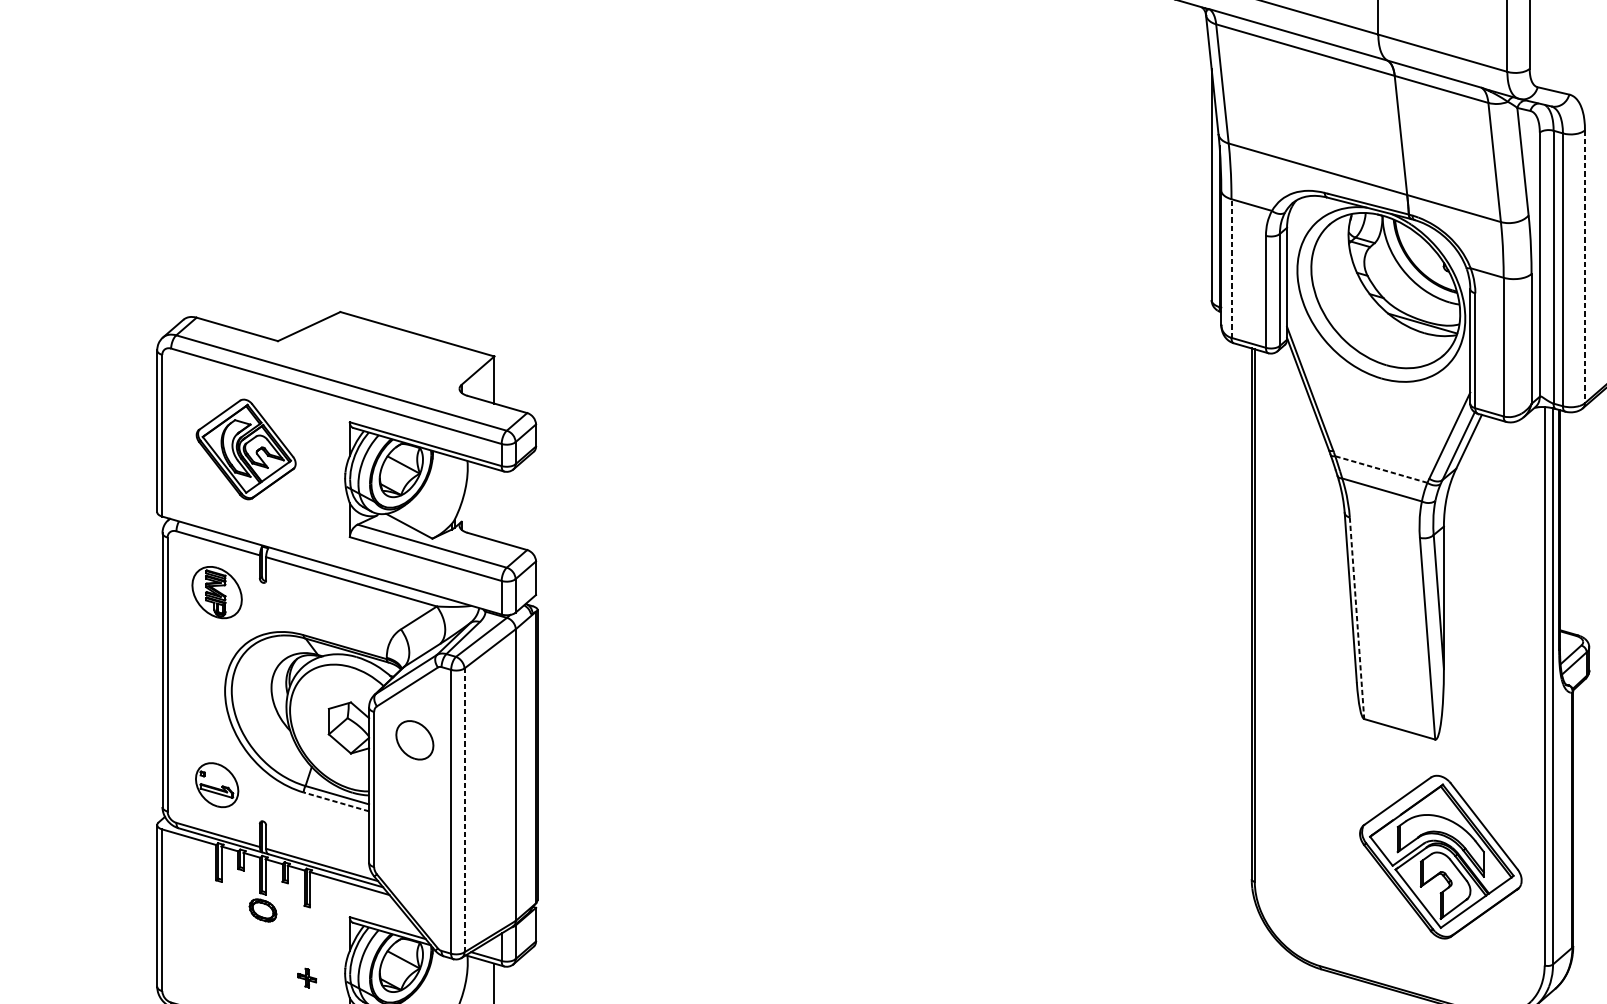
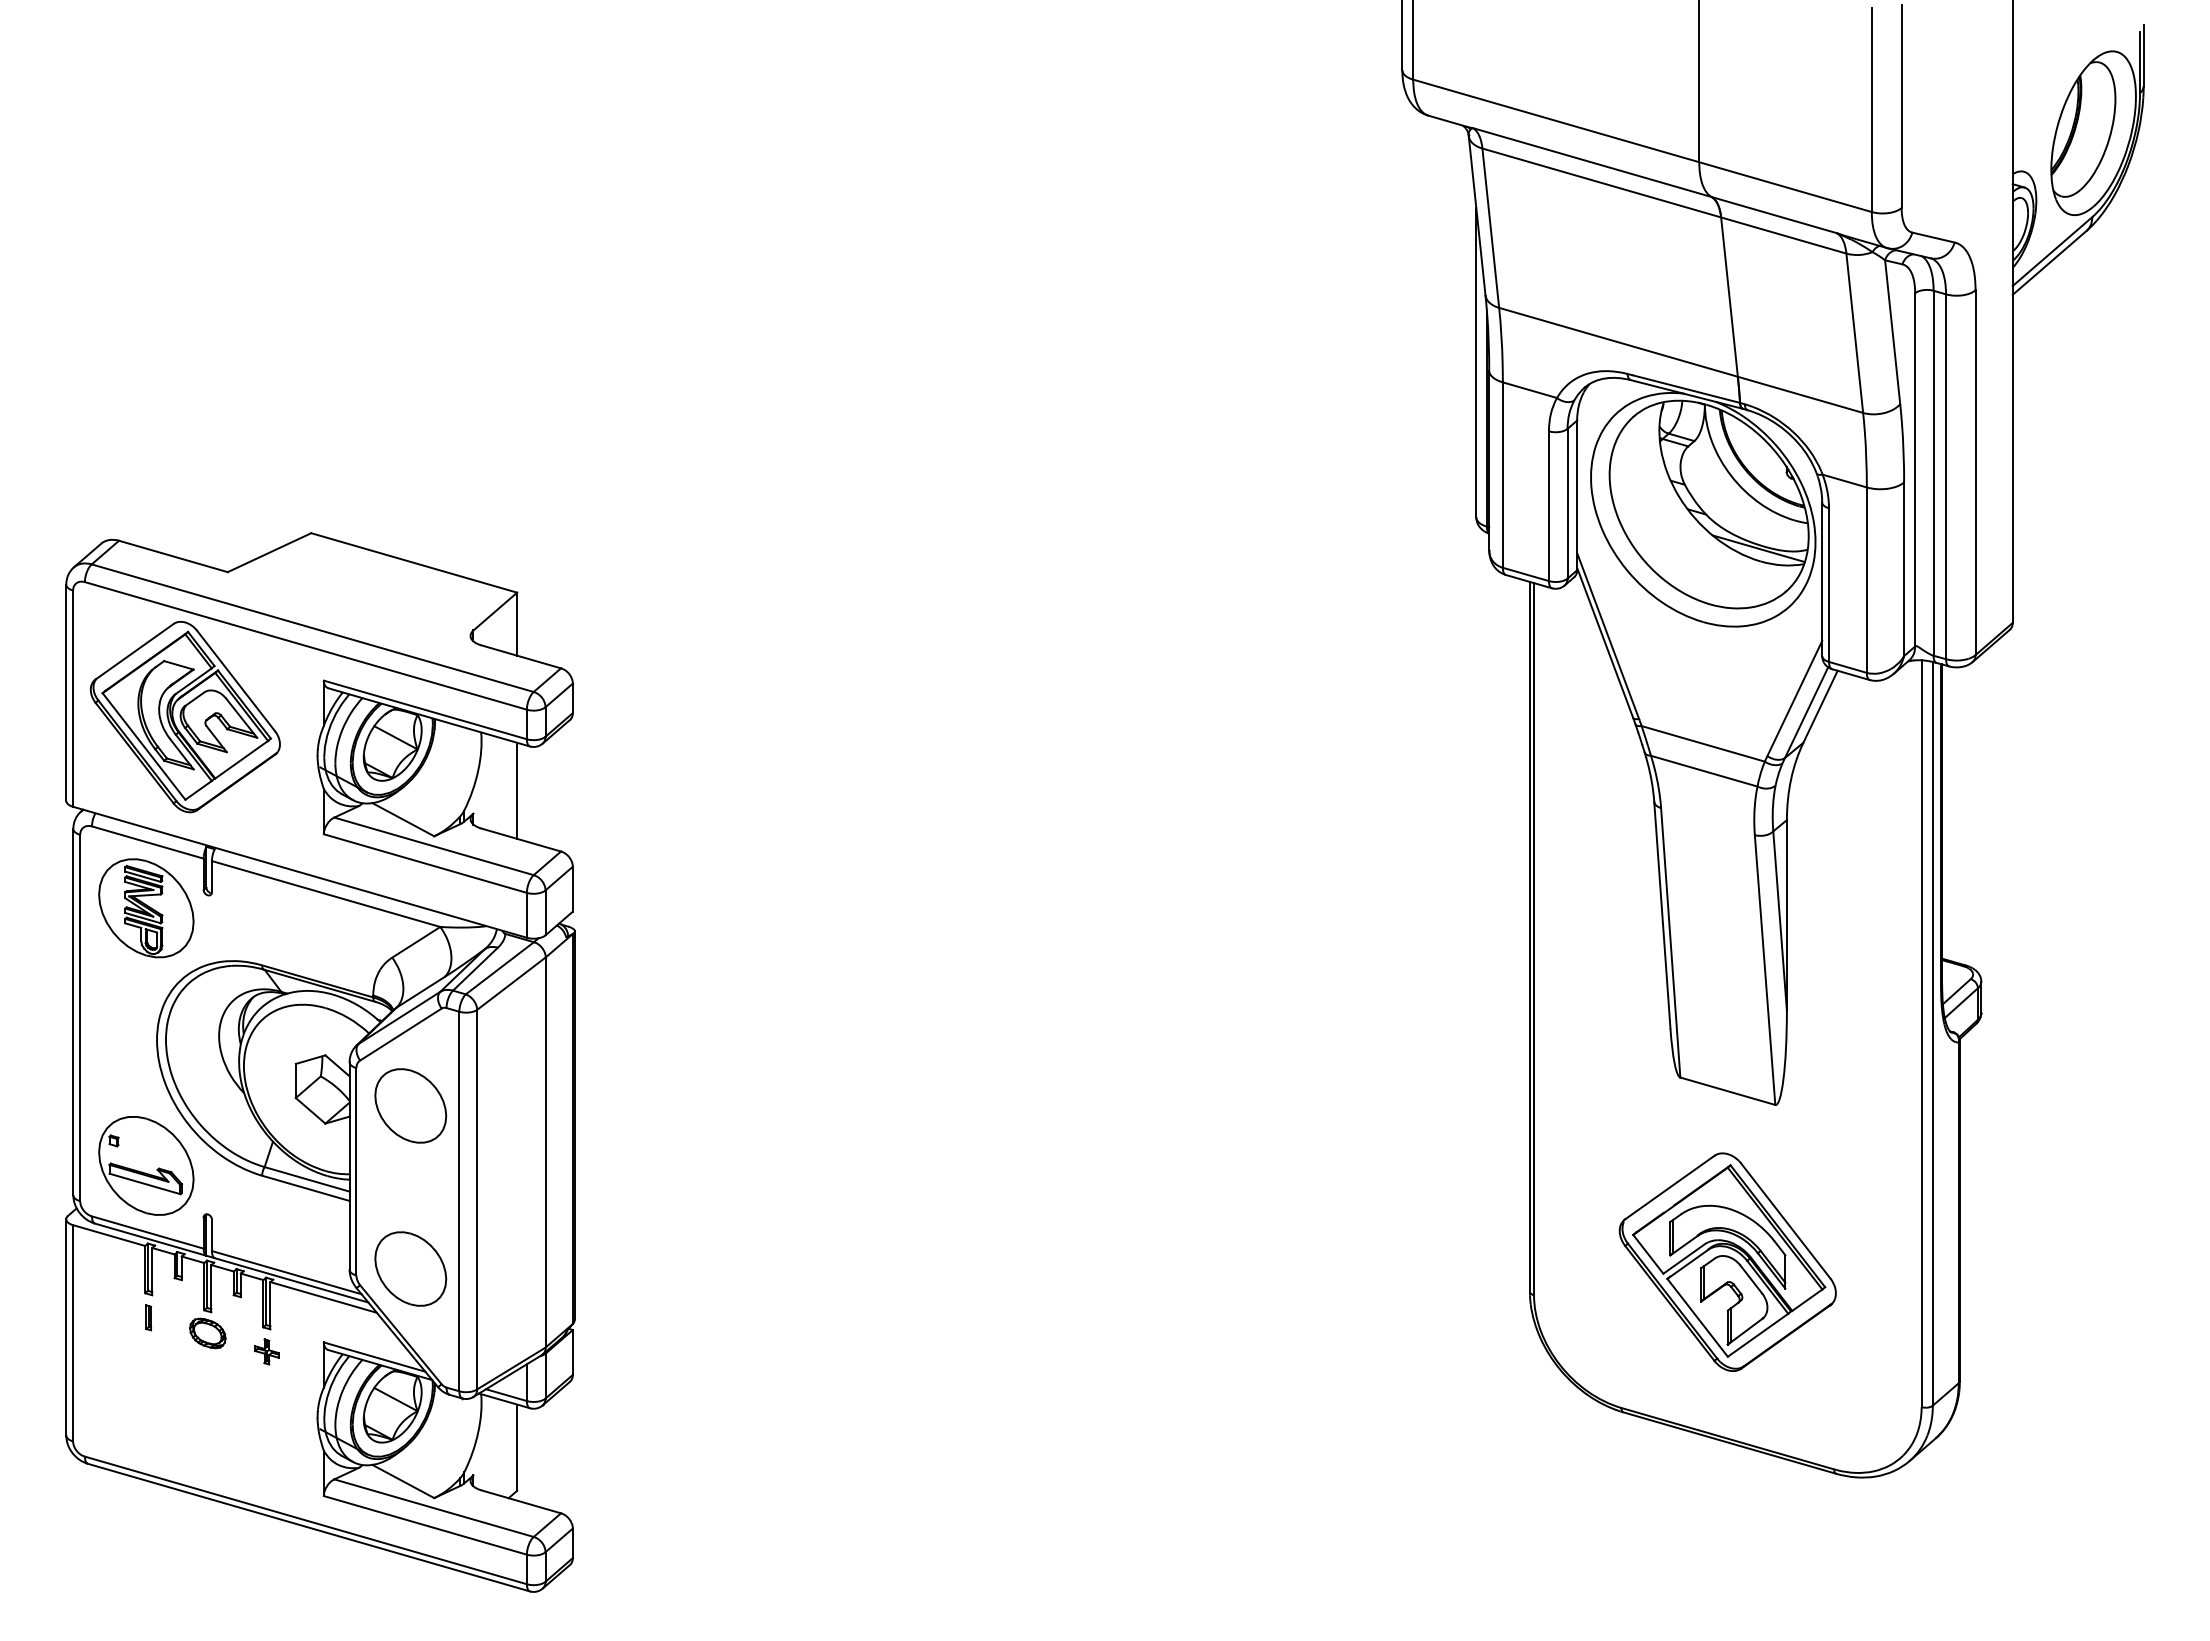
line: (1584, 267) -> (1975, 473), dashed -> solid
line: (1231, 268) -> (1502, 475), dashed -> solid
part: (245, 449) -> (184, 716), size x1.43
line: (1380, 469) -> (1702, 743), dashed -> solid
line: (494, 504) -> (517, 790), added
part: (217, 592) -> (146, 908), size x1.43
line: (1356, 618) -> (1670, 943), dashed -> solid
part: (414, 739) -> (410, 1105), size x1.43
part: (217, 784) -> (146, 1165), size x1.67
line: (336, 802) -> (305, 1188), dashed -> solid
line: (464, 810) -> (477, 1199), dashed -> solid
part: (1440, 856) -> (1727, 1261), moved
part: (414, 861) -> (410, 1268), added
part: (218, 898) -> (148, 1317), added
part: (306, 977) -> (266, 1351), moved

